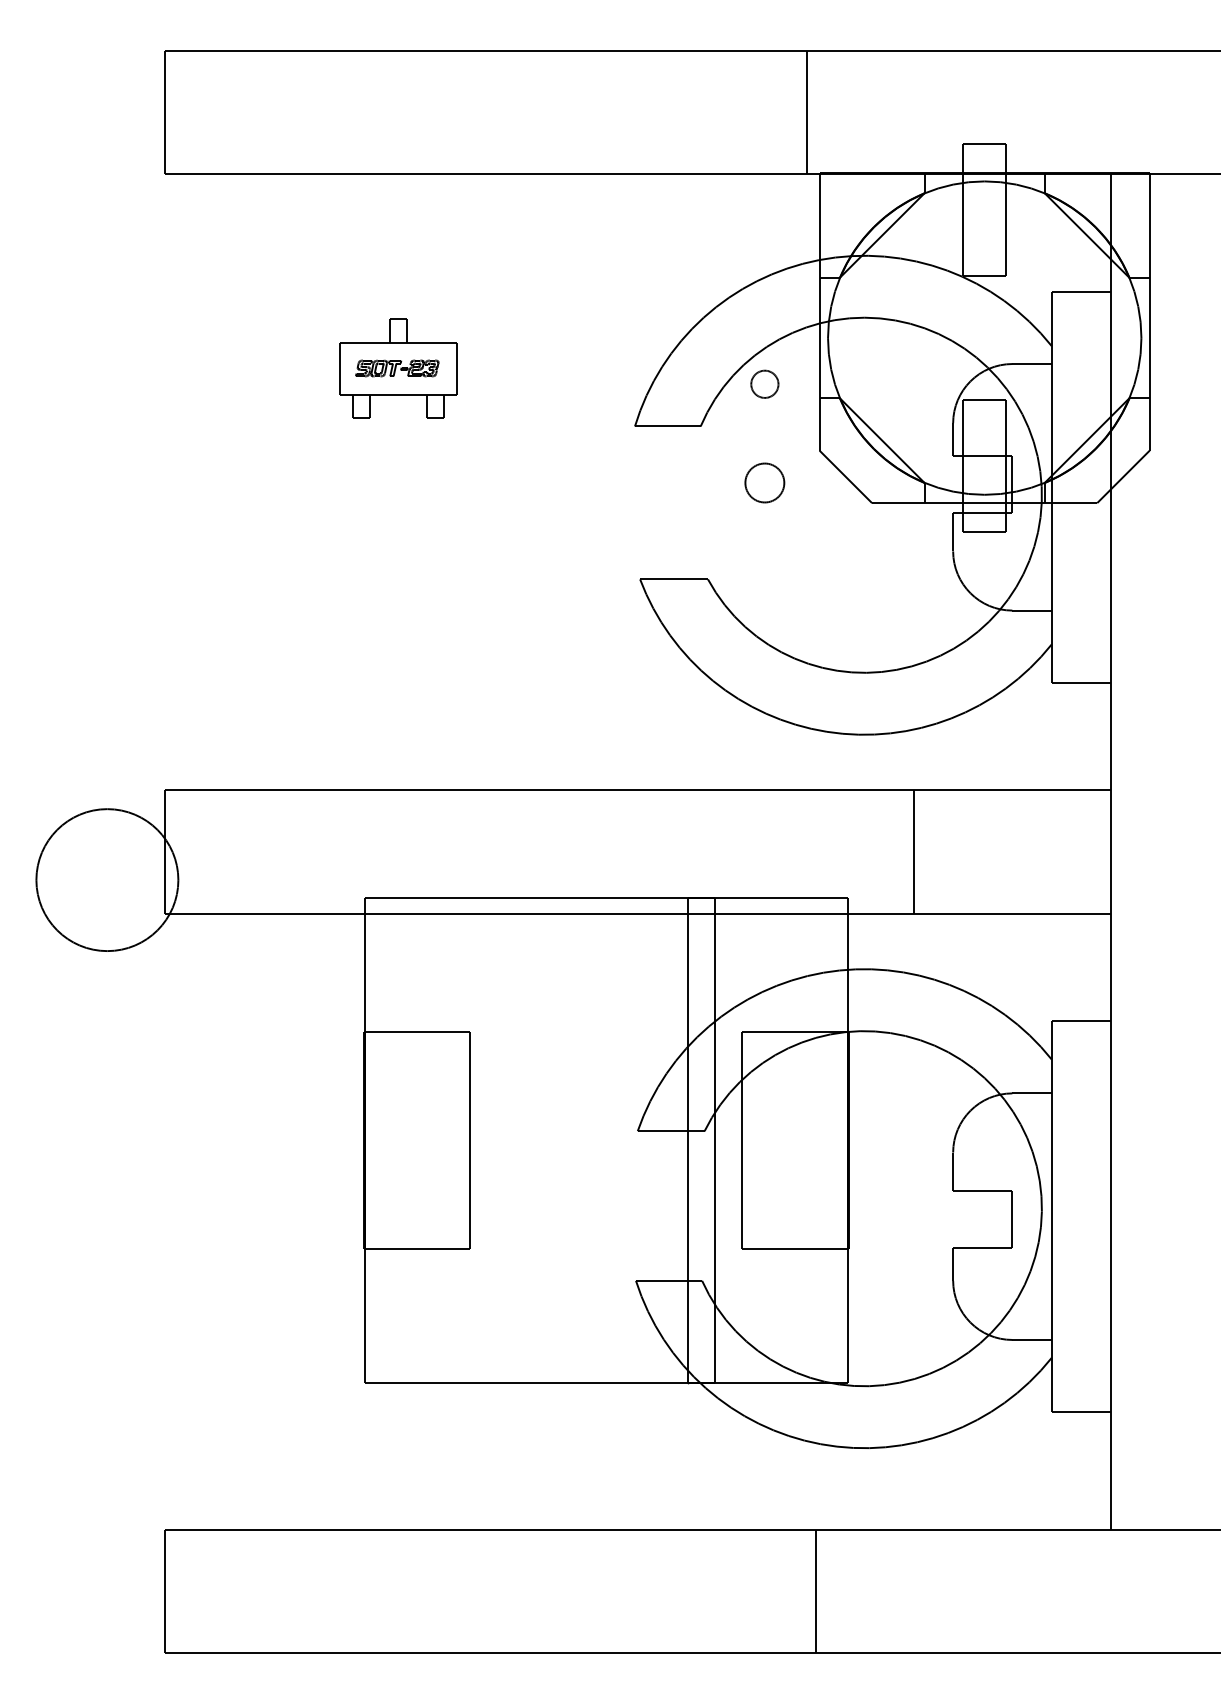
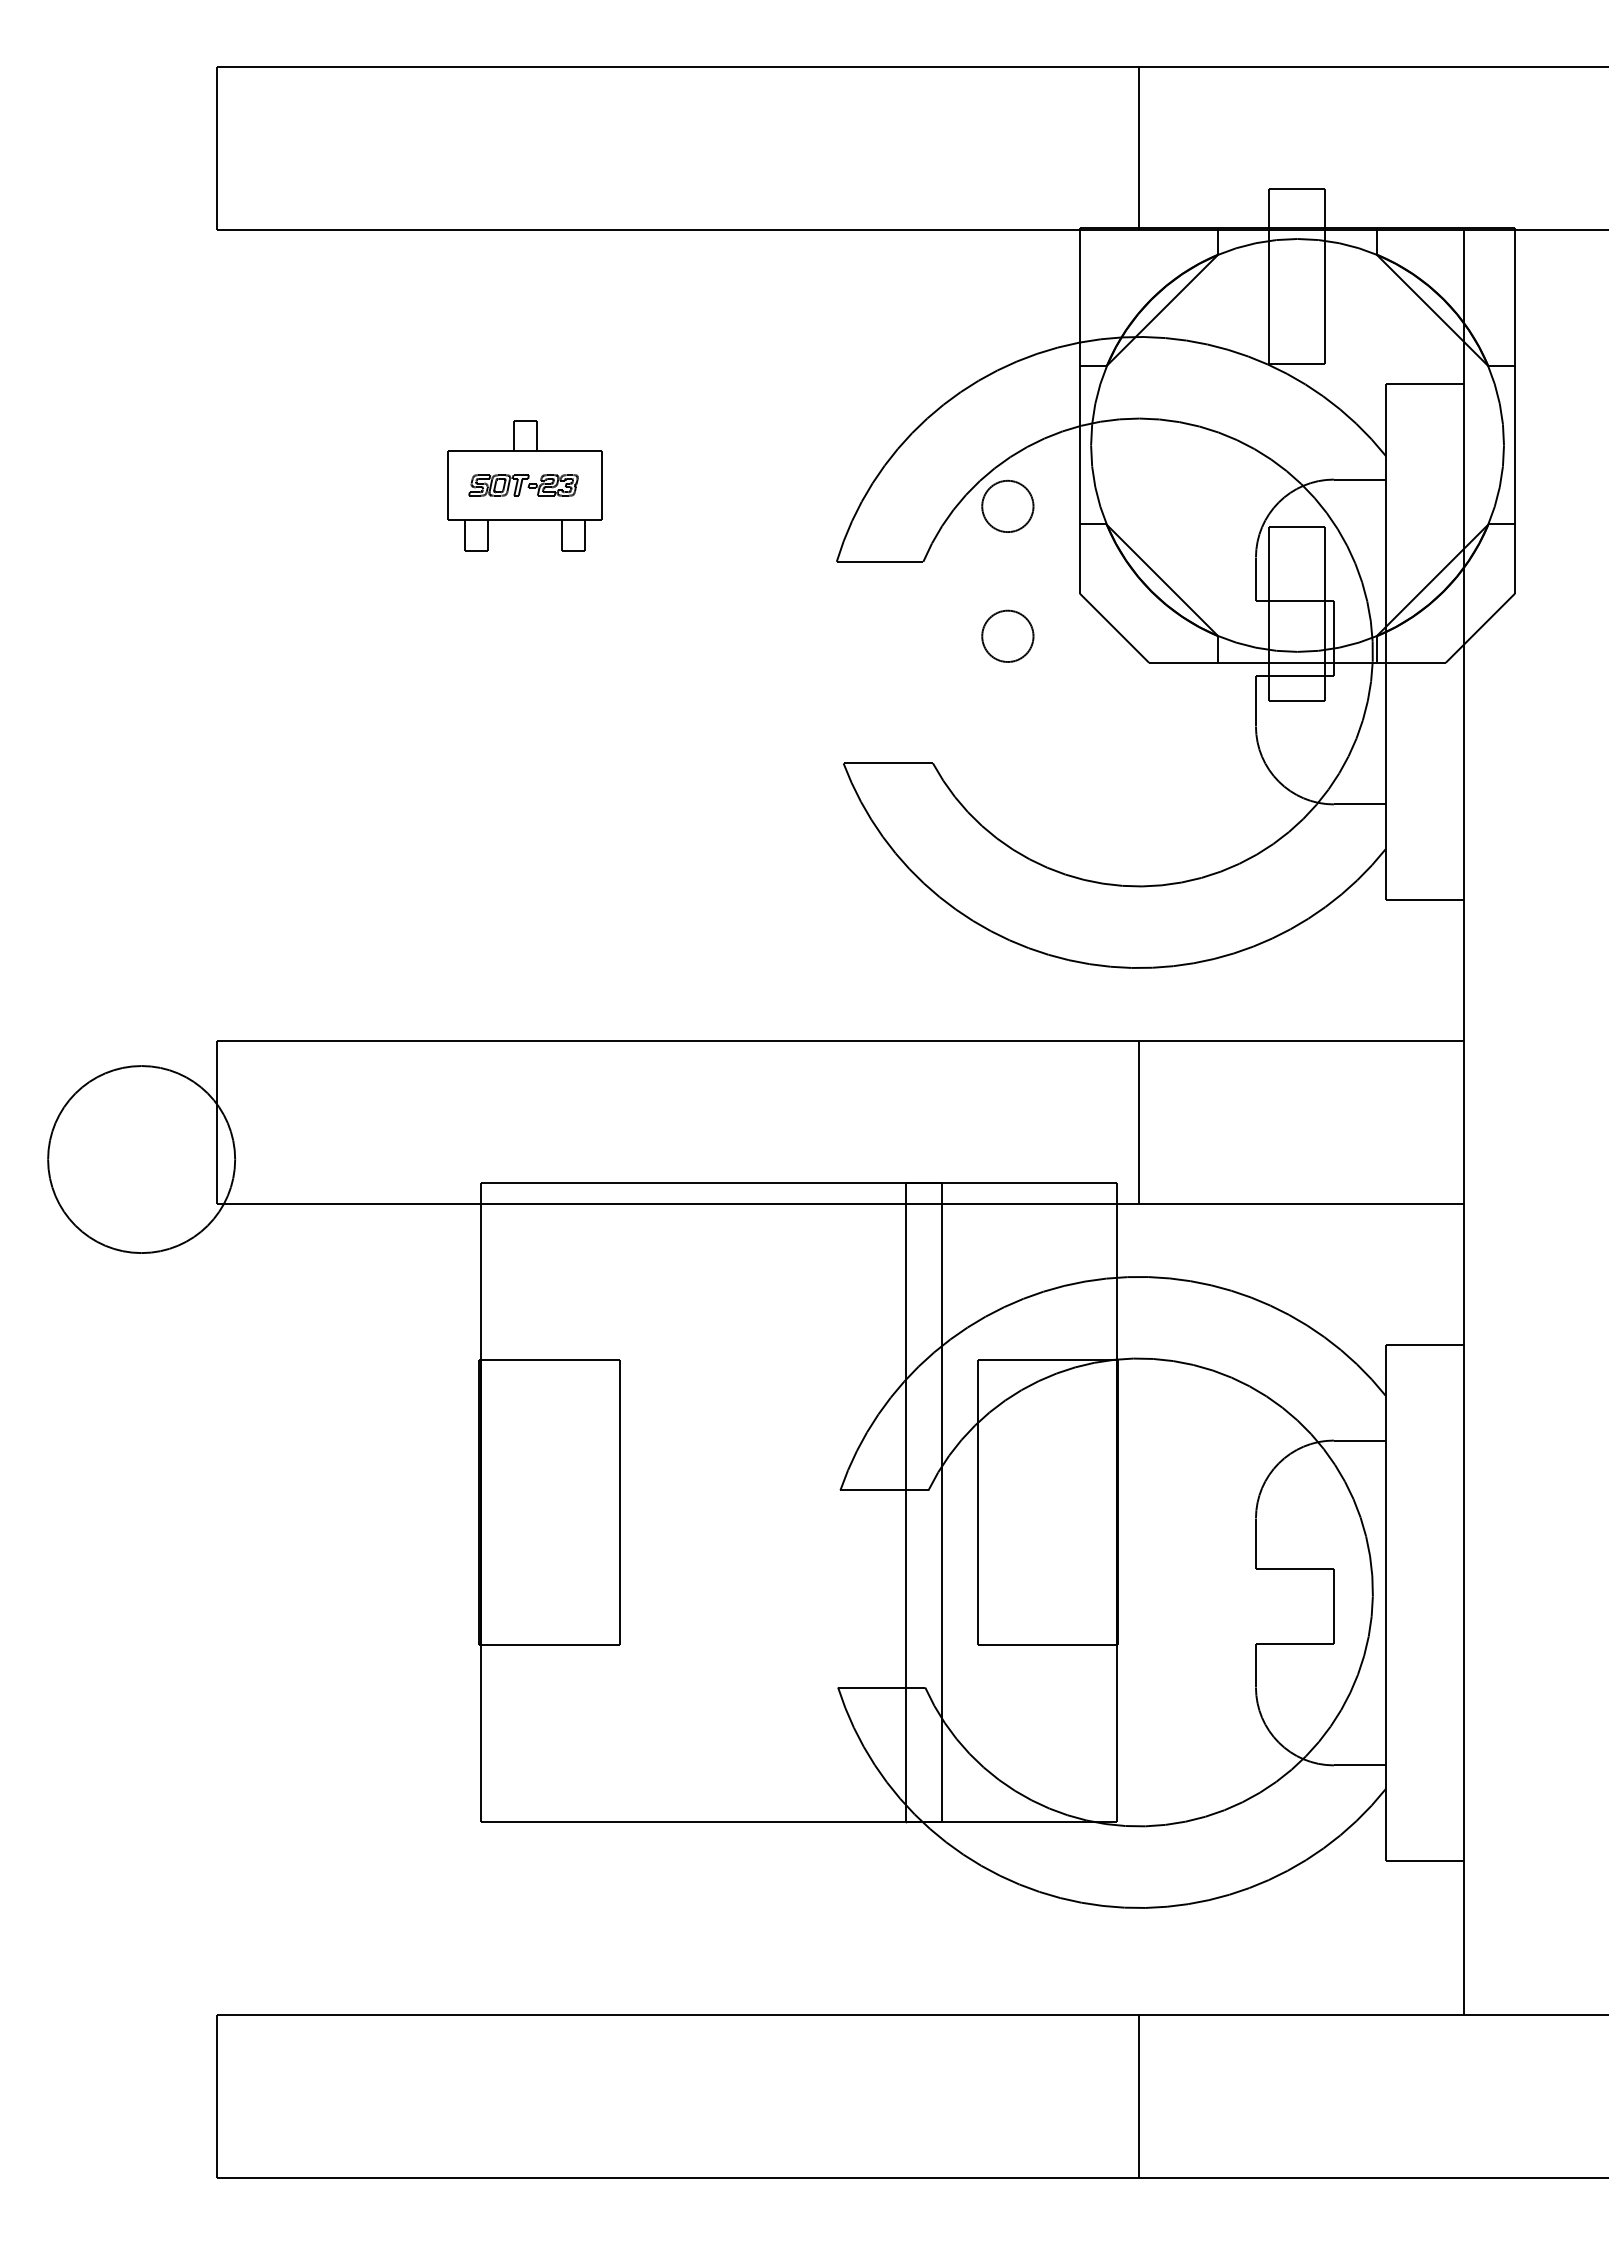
line: (807, 112) -> (1138, 148), moved
circle: (764, 383) -> (1007, 505), size x1.43
line: (913, 852) -> (1138, 1122), moved
line: (815, 1591) -> (1138, 2096), moved

